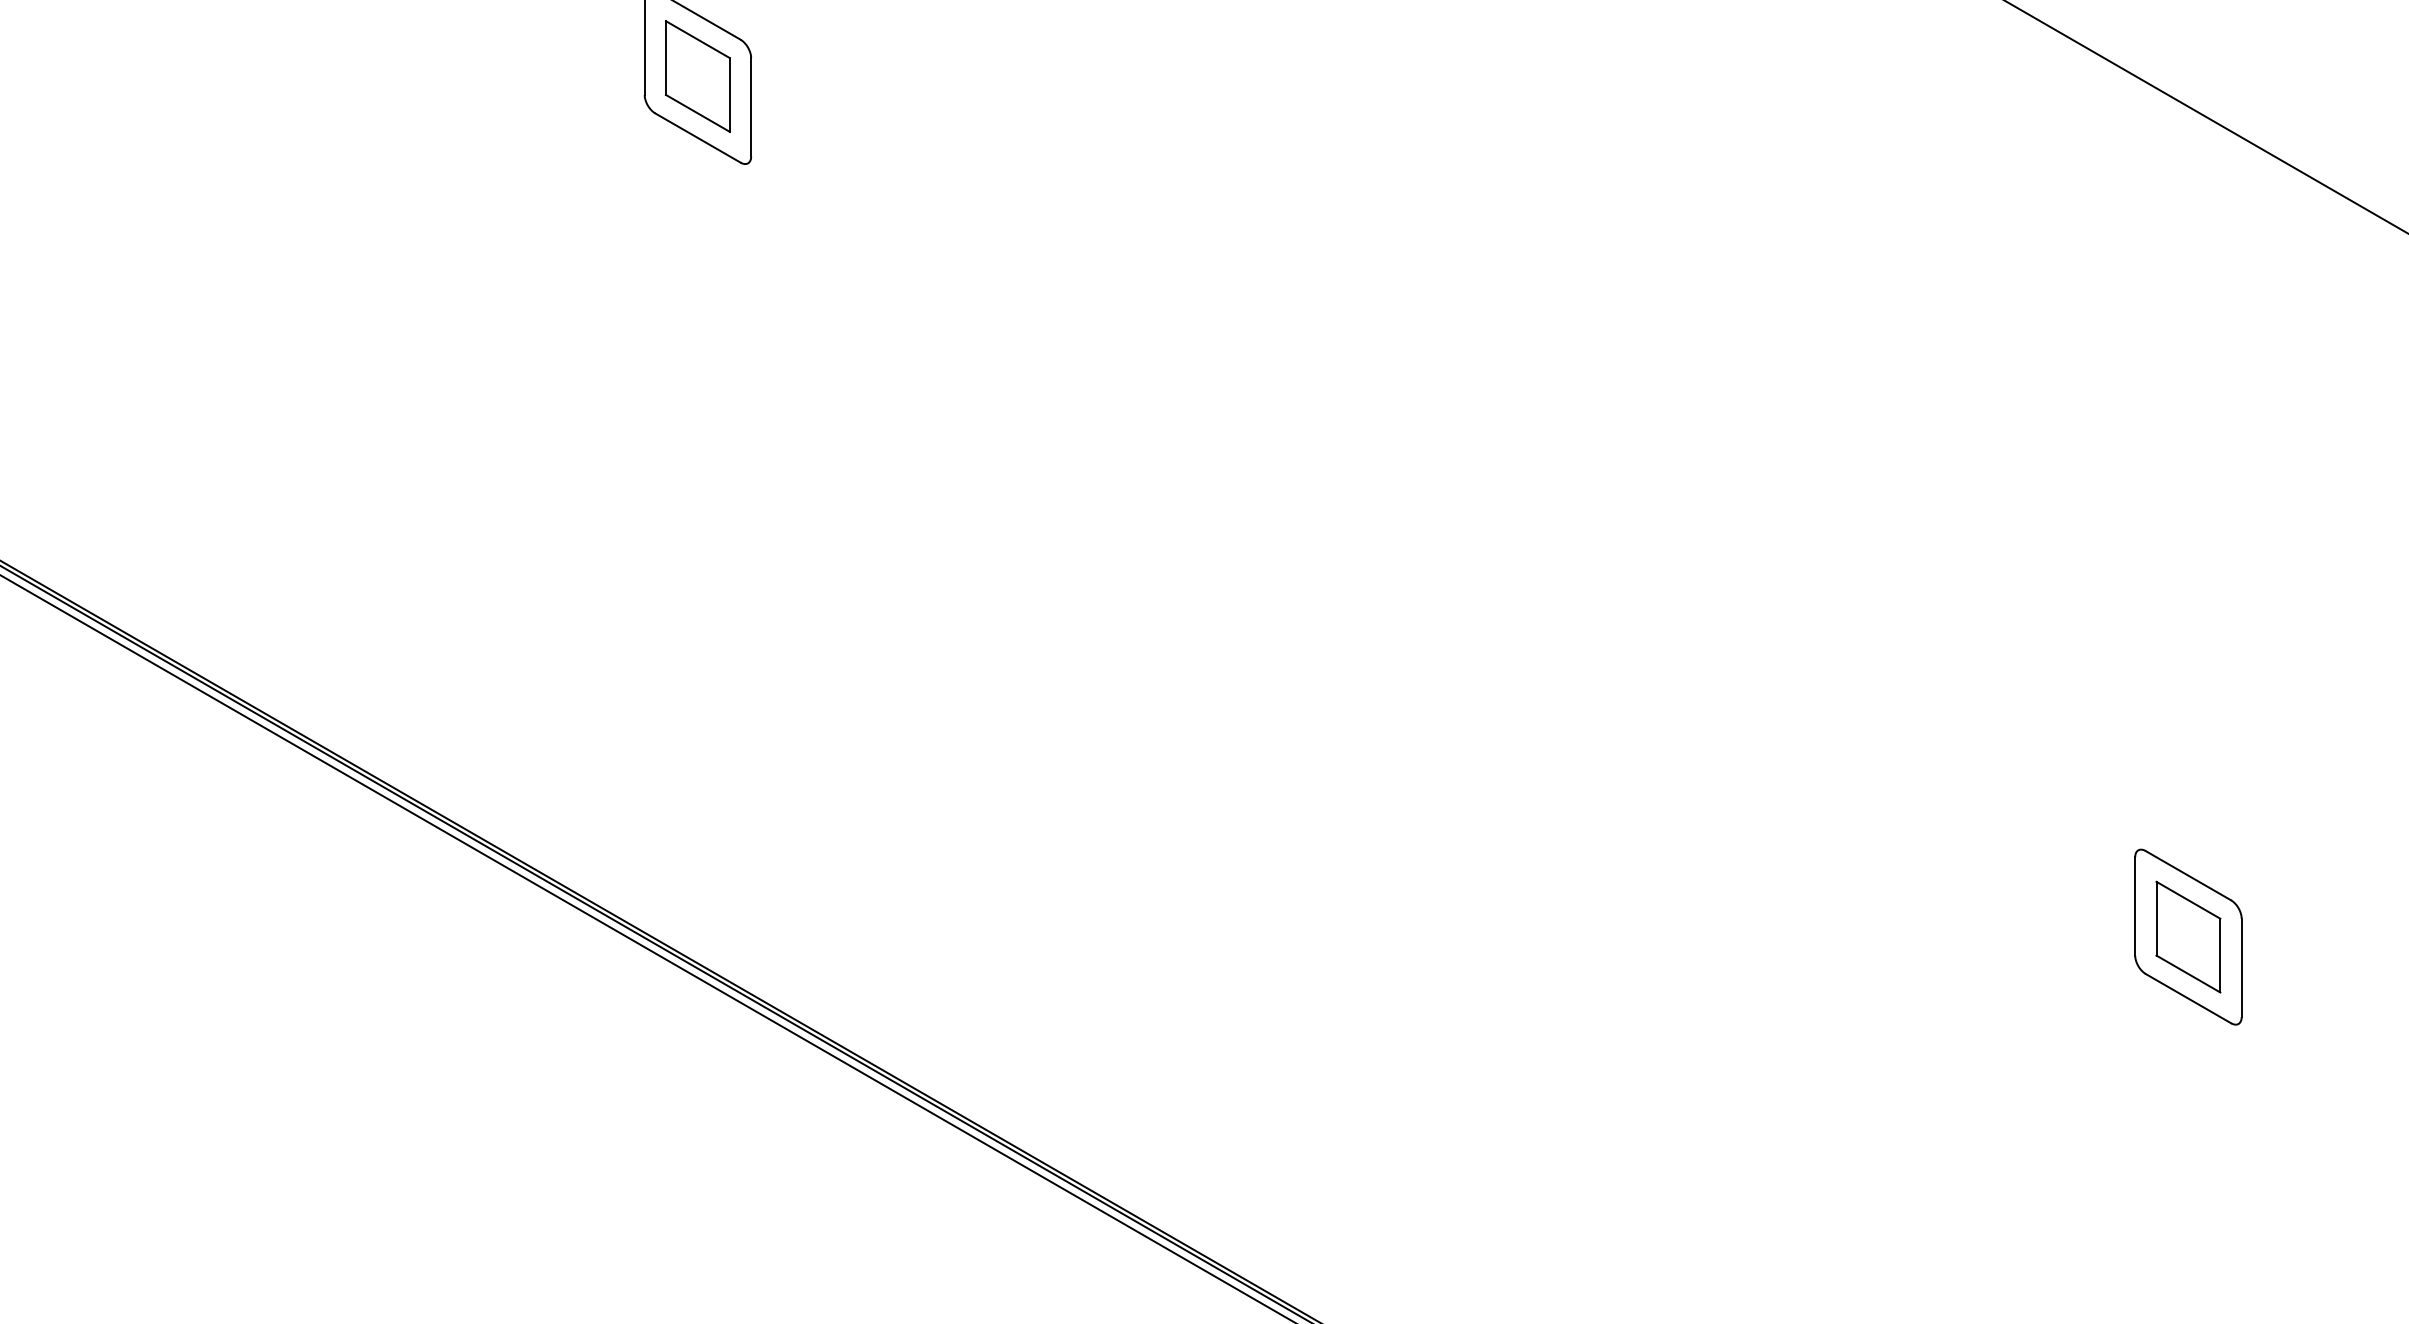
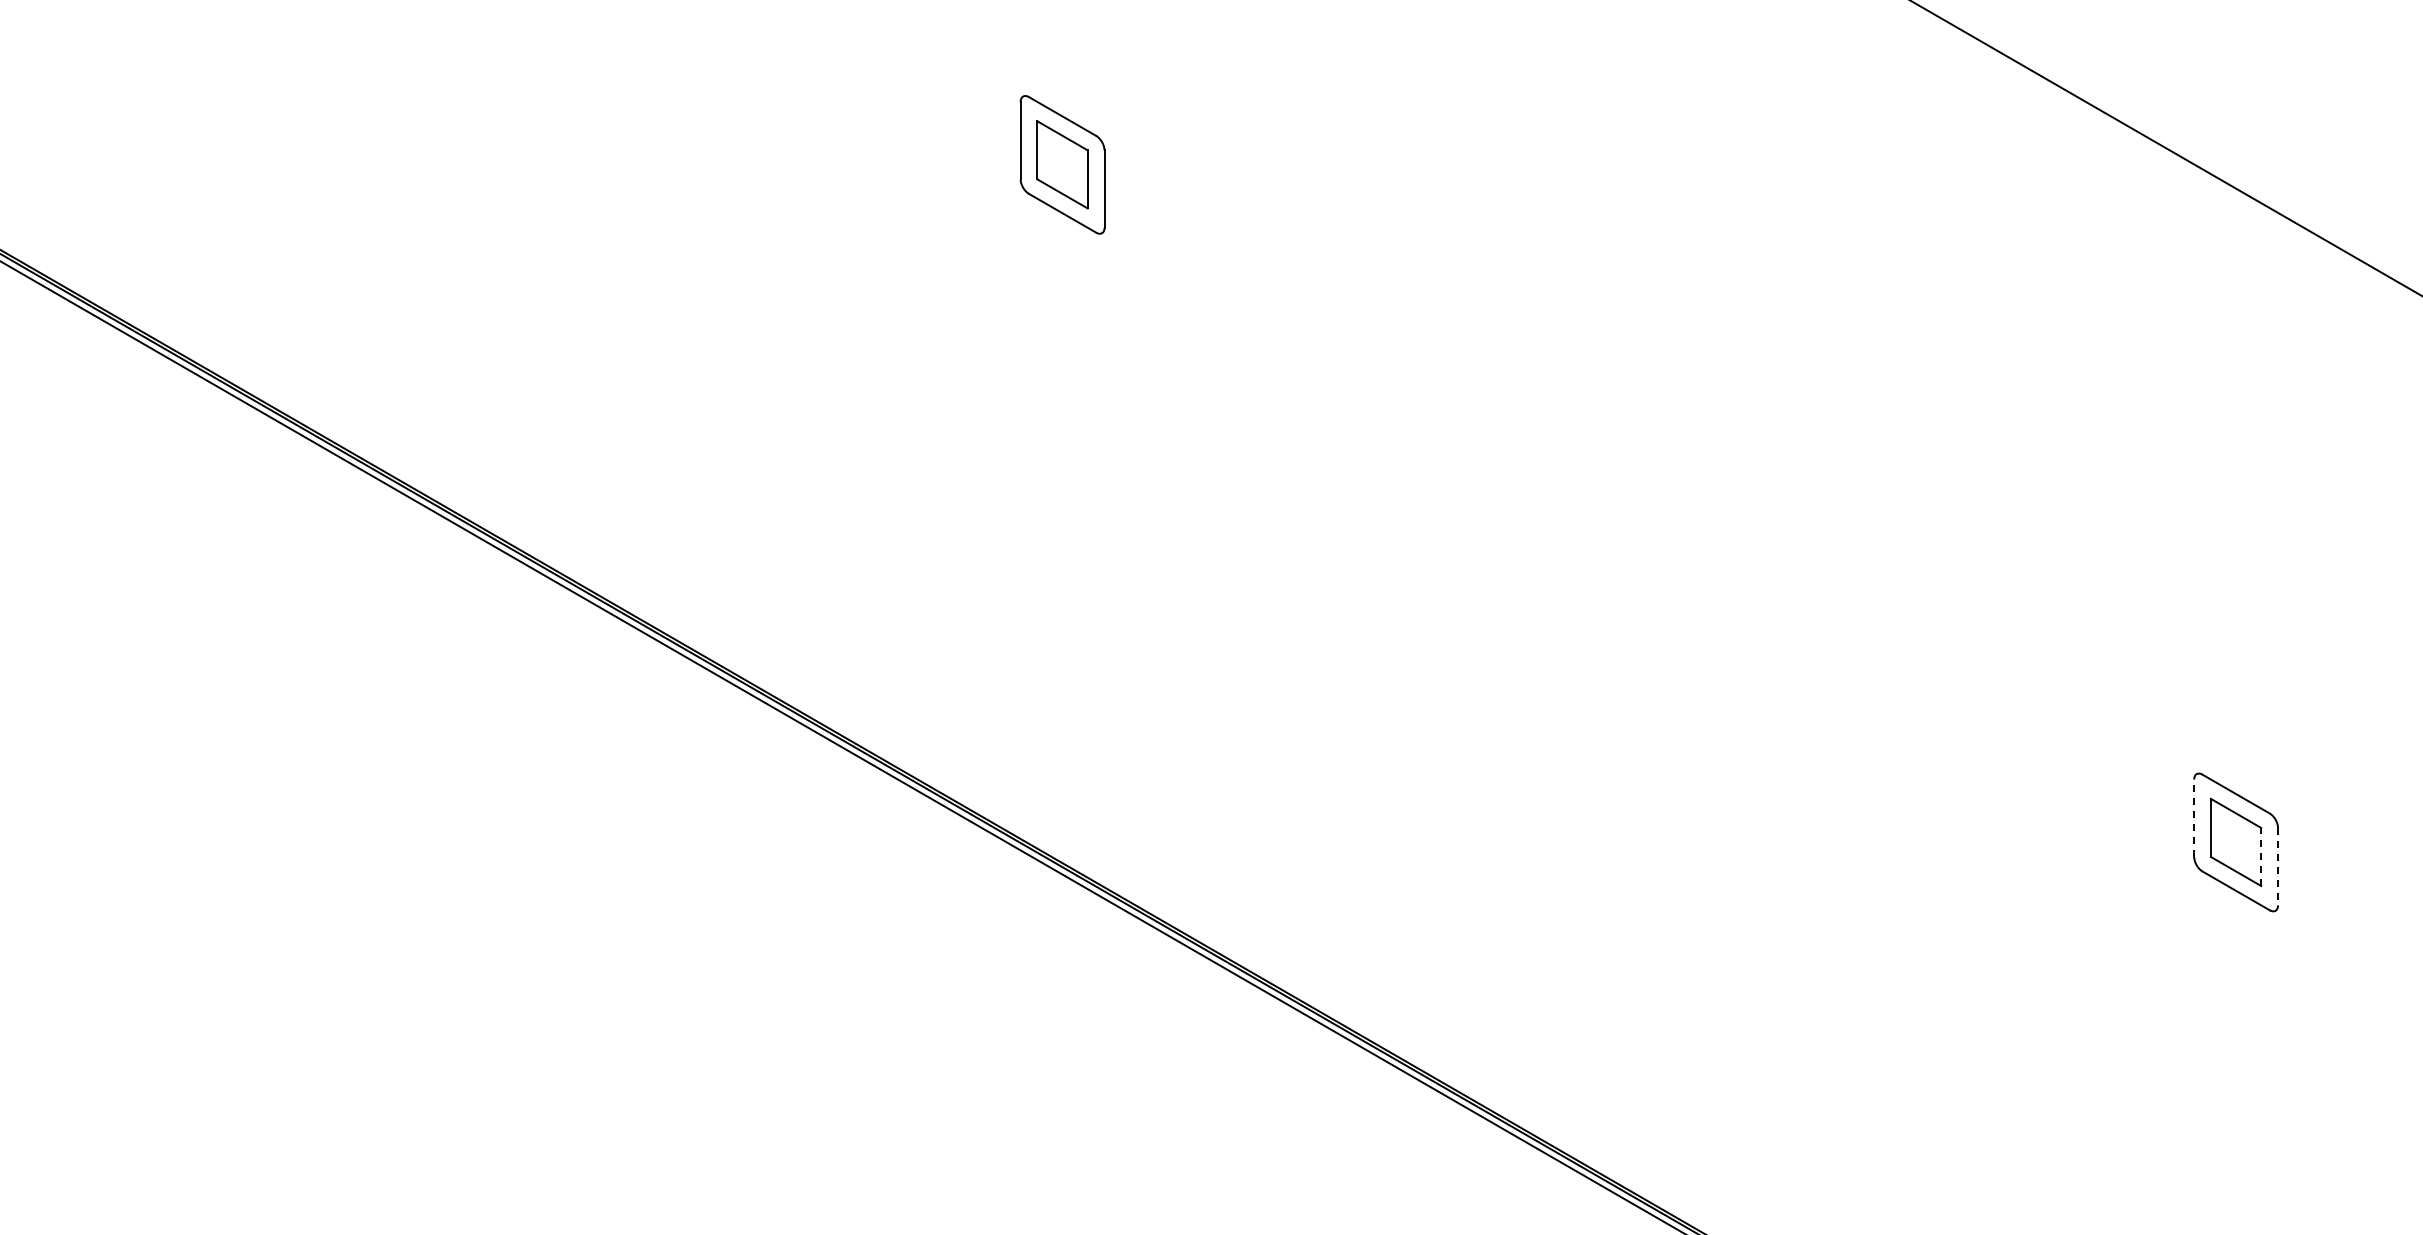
line: (2135, 906) -> (2194, 818), solid -> dashed
line: (2220, 954) -> (2261, 856), solid -> dashed
line: (2242, 967) -> (2278, 866), solid -> dashed

